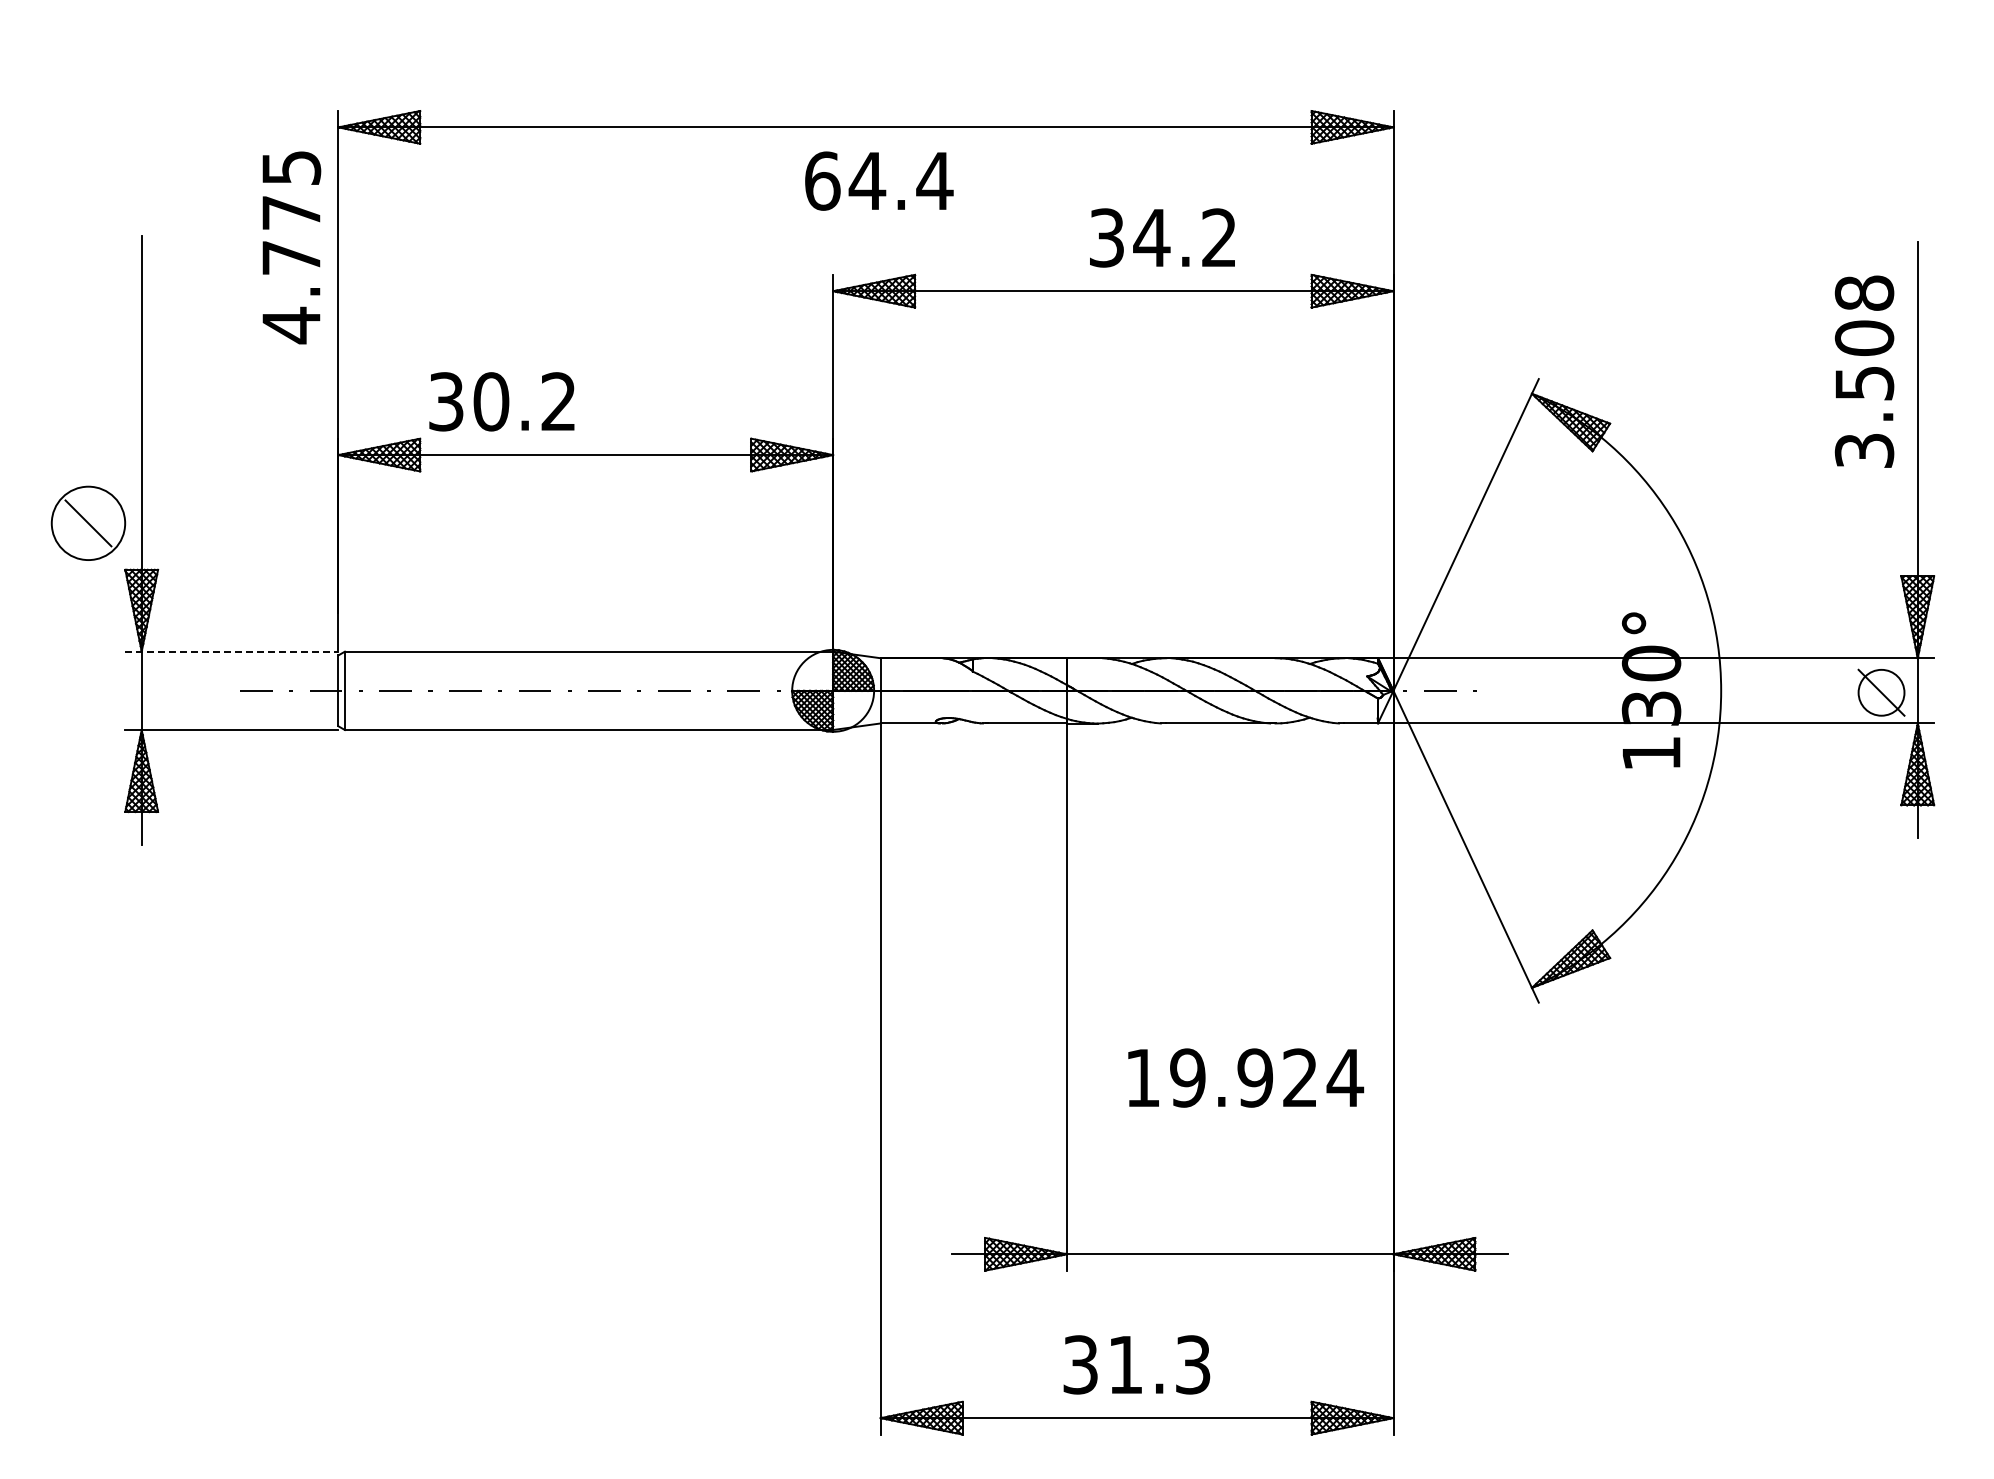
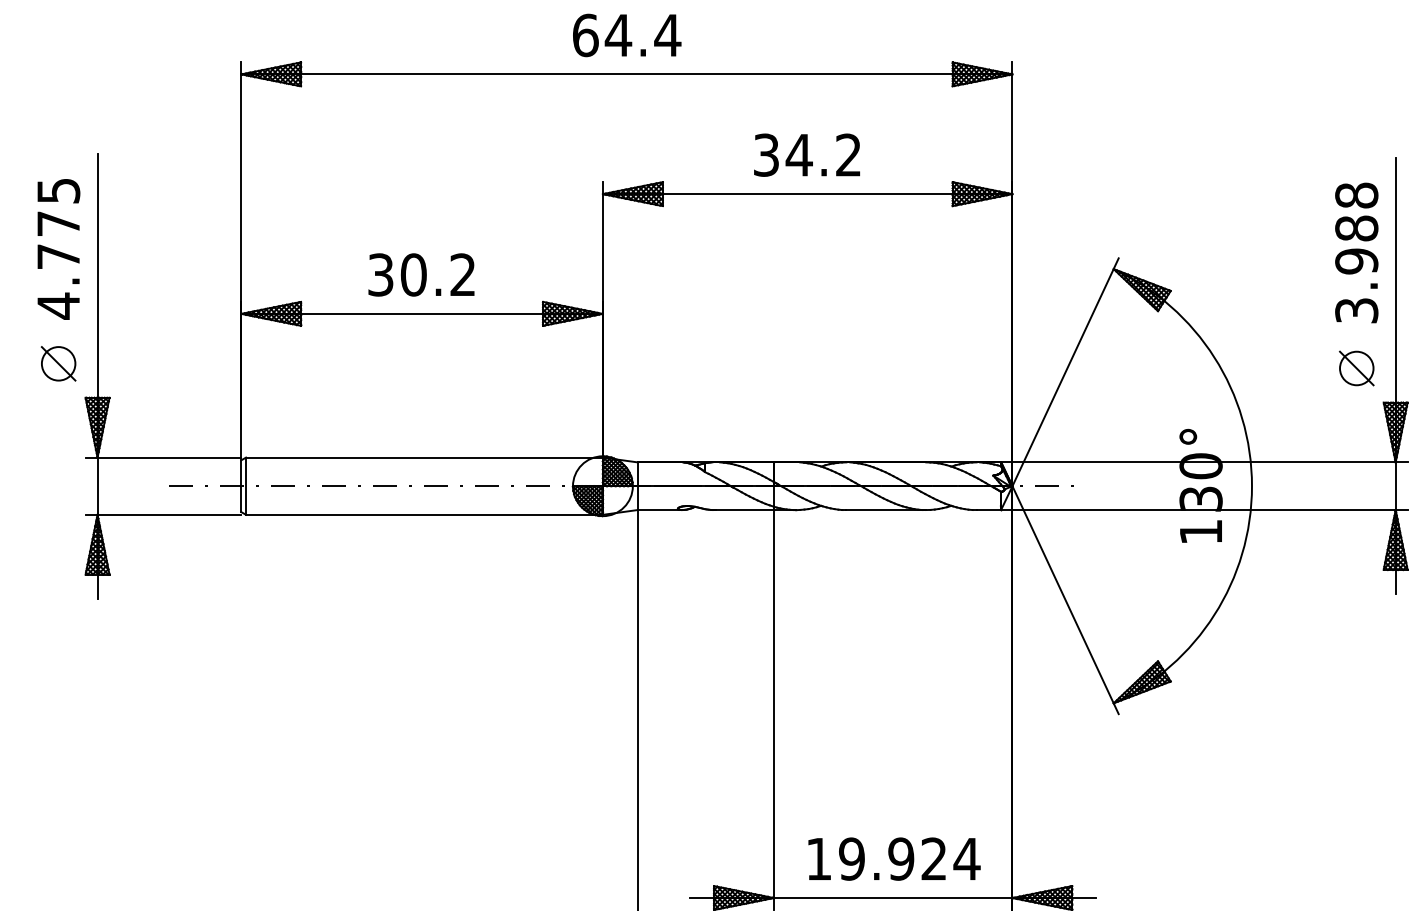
text: (879, 180) -> (627, 34), moved
text: (1162, 237) -> (807, 154), moved
text: (291, 247) -> (58, 249), moved
text: (1864, 360) -> (1356, 244), 3.508 -> 3.988
text: (501, 401) -> (421, 274), moved
circle: (88, 523) -> (58, 363), size x0.62
line: (232, 651) -> (163, 457), dashed -> solid
part: (1881, 692) -> (1356, 368), moved
text: (1246, 1077) -> (894, 858), moved

